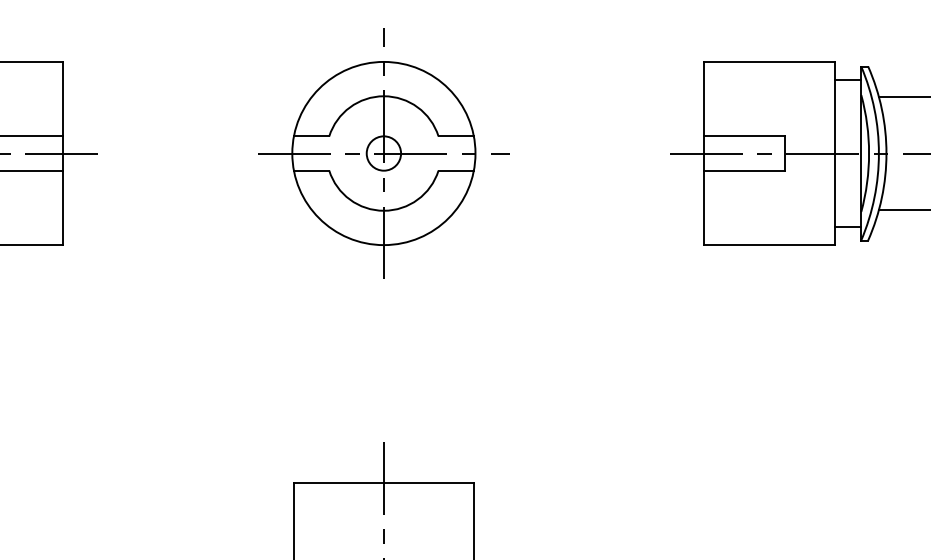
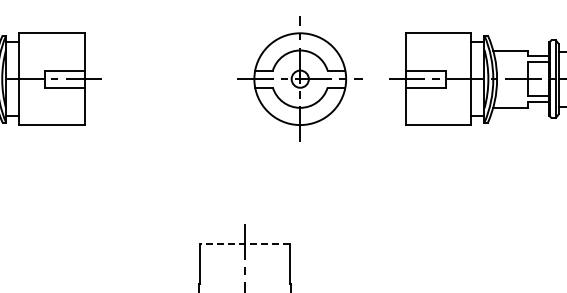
part: (382, 152) -> (299, 78), moved
line: (382, 483) -> (244, 244), solid -> dashed

